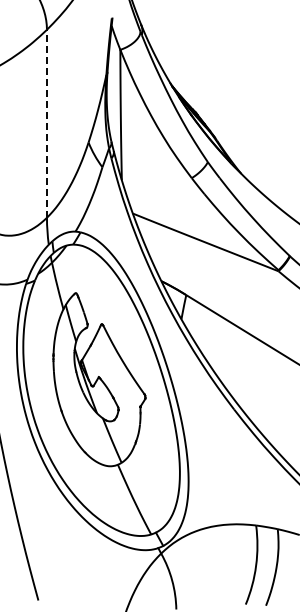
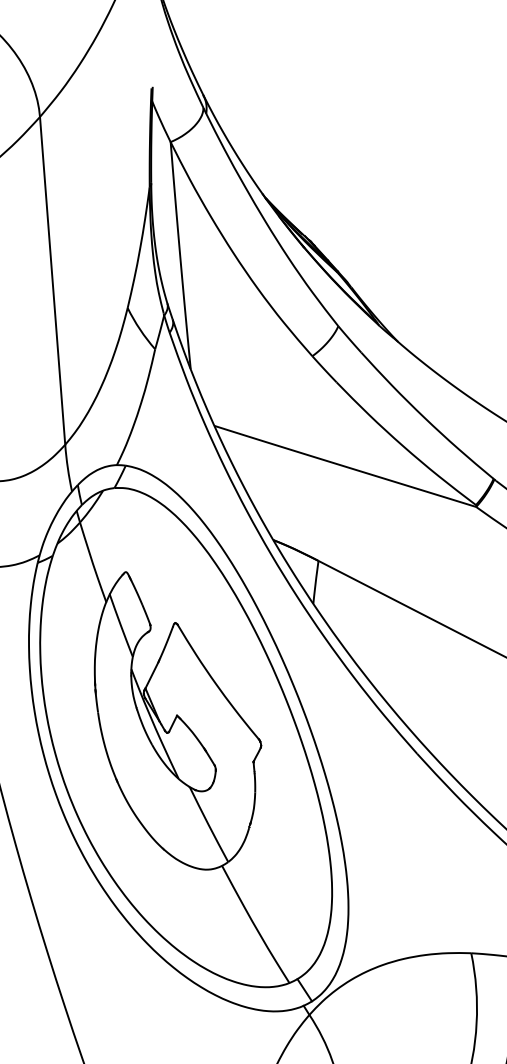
line: (46, 123) -> (51, 280), dashed -> solid

